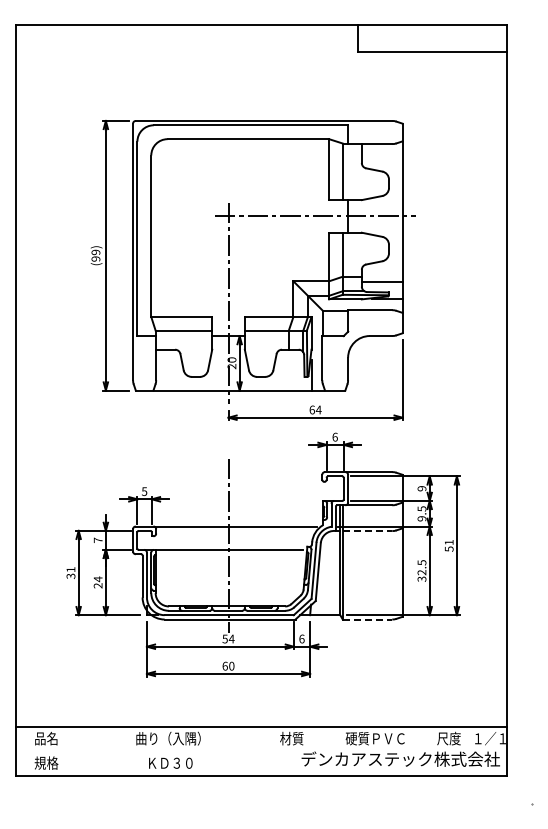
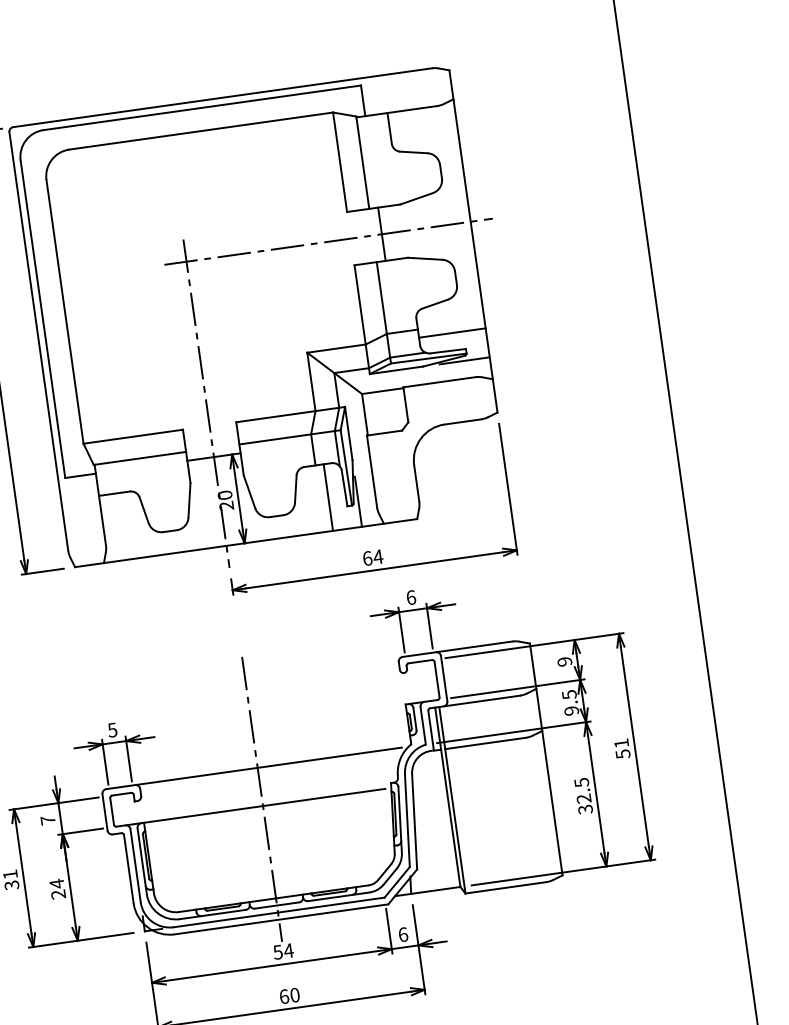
line: (293, 369) -> (327, 496), added
line: (367, 531) -> (485, 744), dashed -> solid
line: (367, 619) -> (505, 887), dashed -> solid

